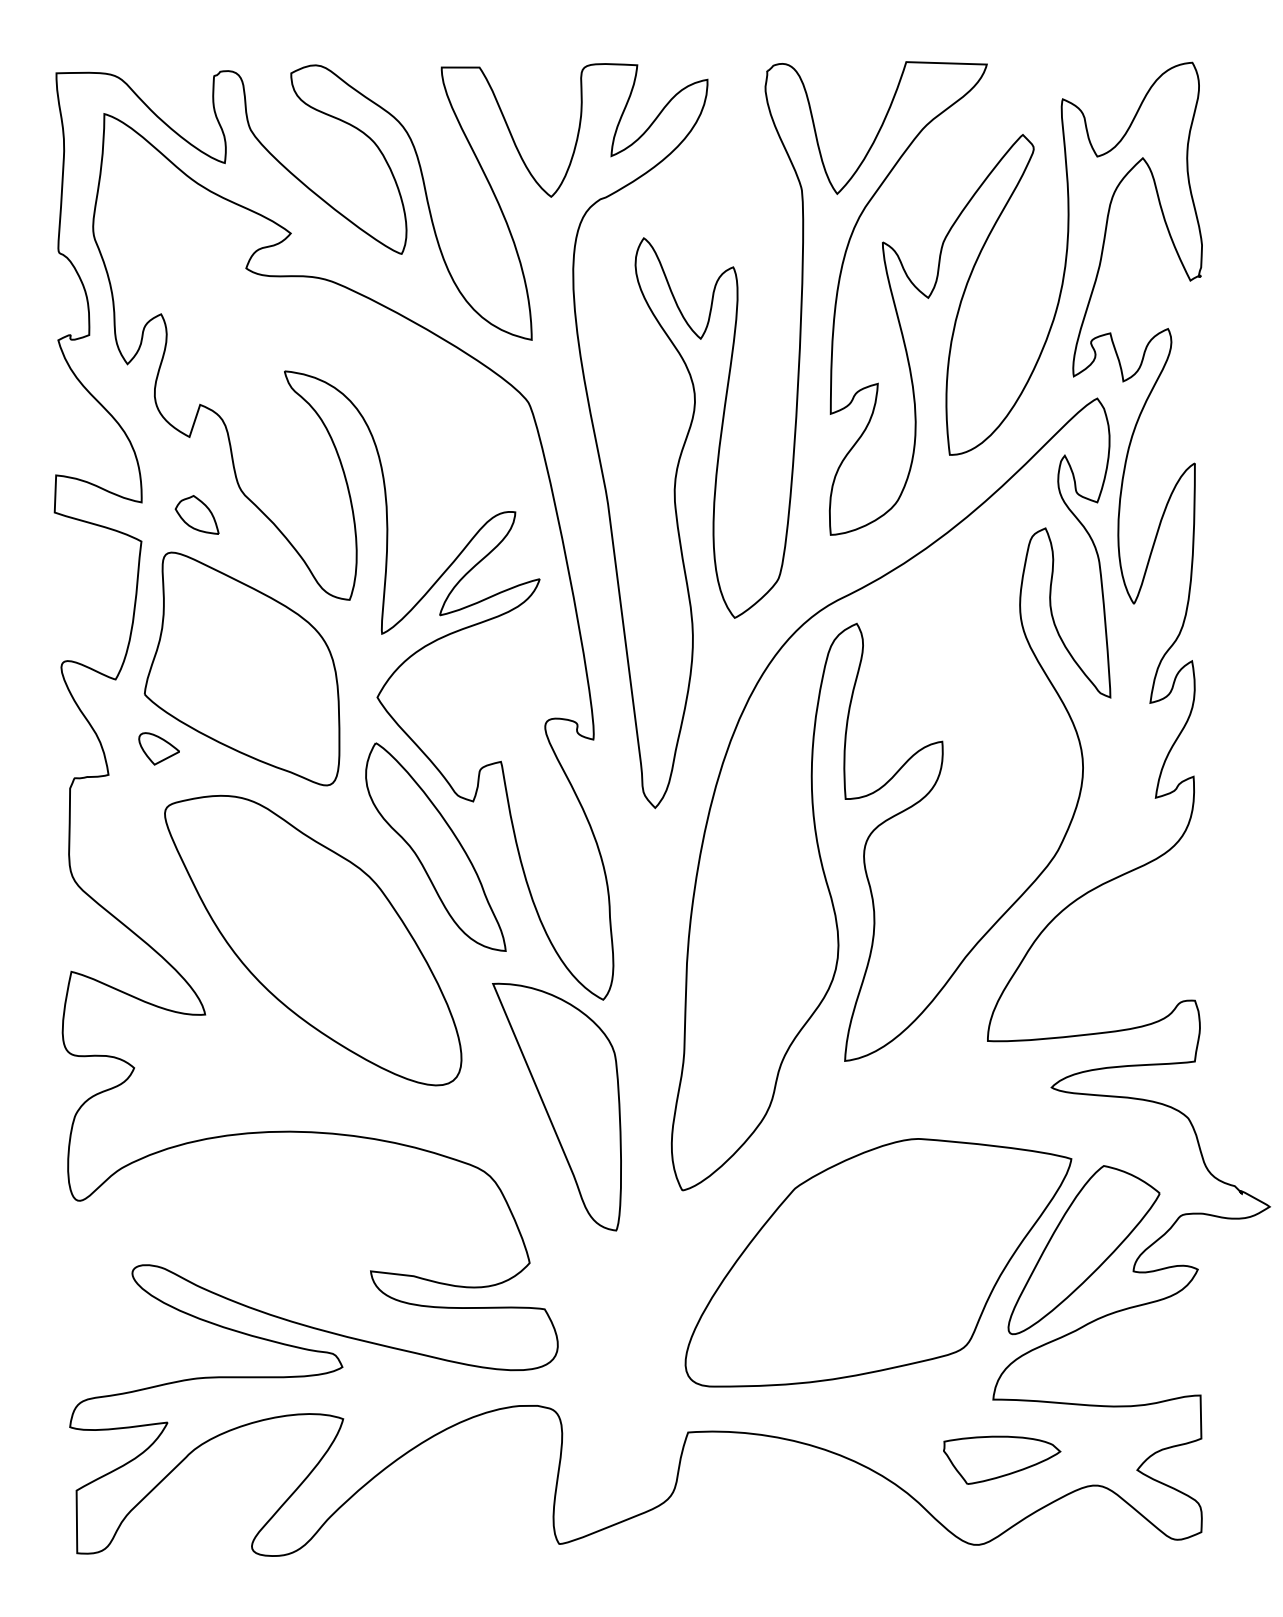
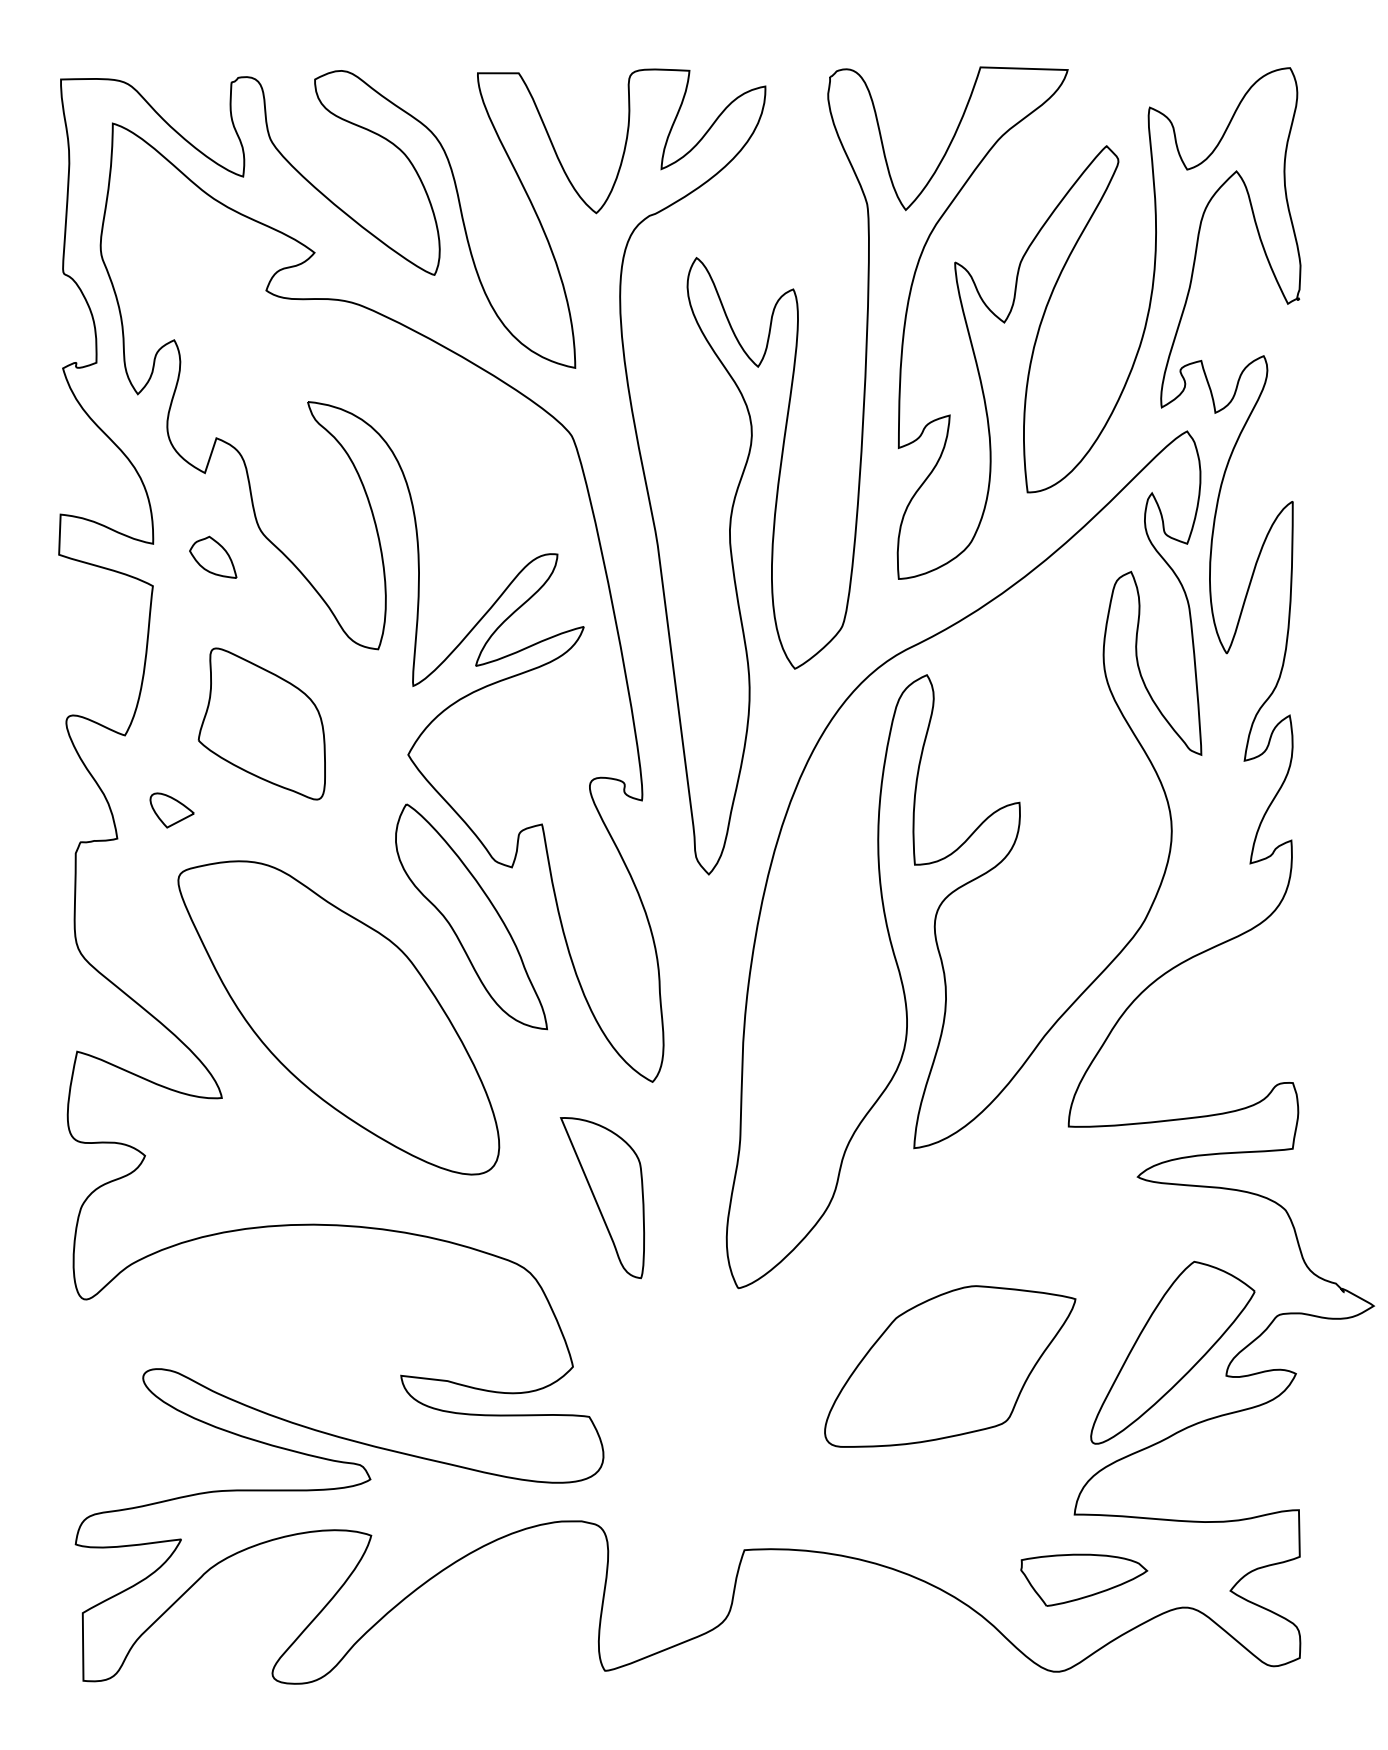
part: (241, 668) -> (261, 723), size x0.6
part: (556, 1106) -> (602, 1197), size x0.6
part: (877, 1262) -> (949, 1366), size x0.6

